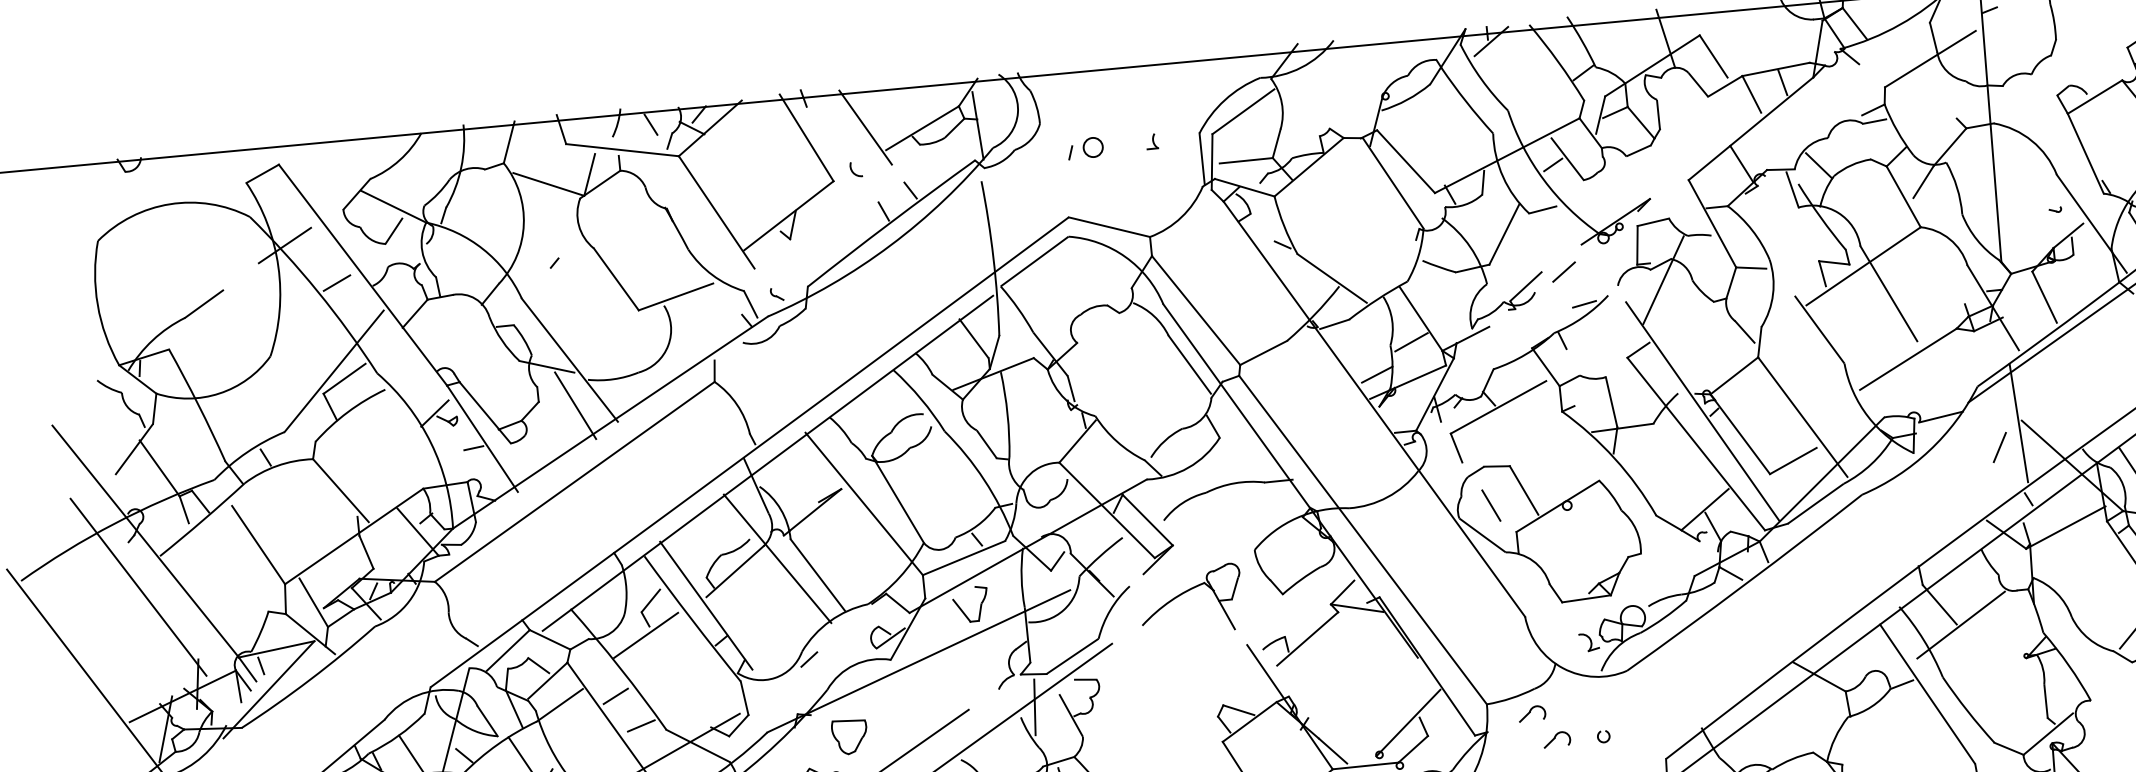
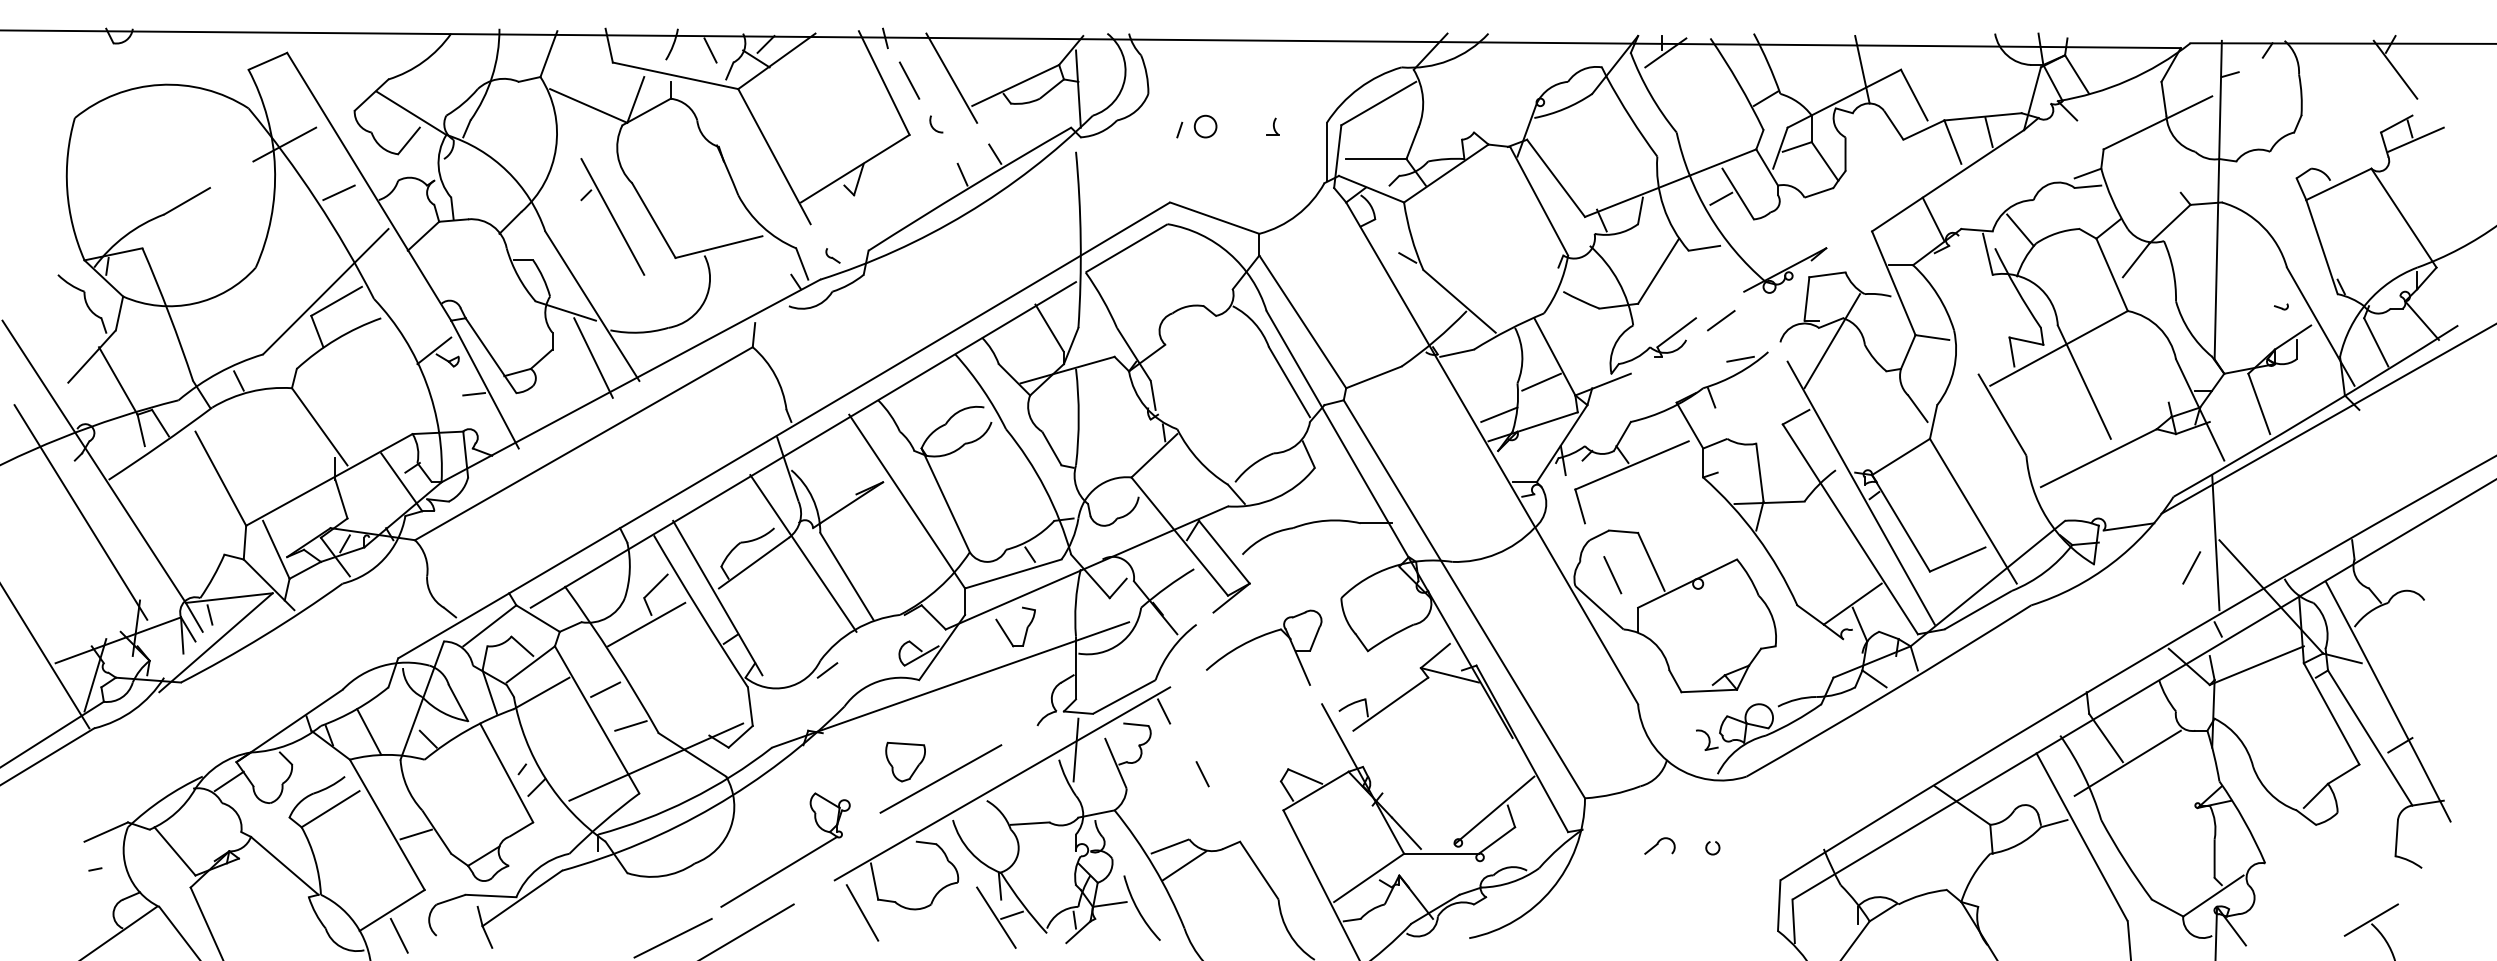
line: (828, 133) -> (909, 80), added
line: (579, 279) -> (612, 216), added
line: (1109, 665) -> (1164, 711), added
part: (1531, 713) -> (1634, 813), removed
line: (1148, 717) -> (1202, 774), added
part: (849, 736) -> (905, 761), moved

